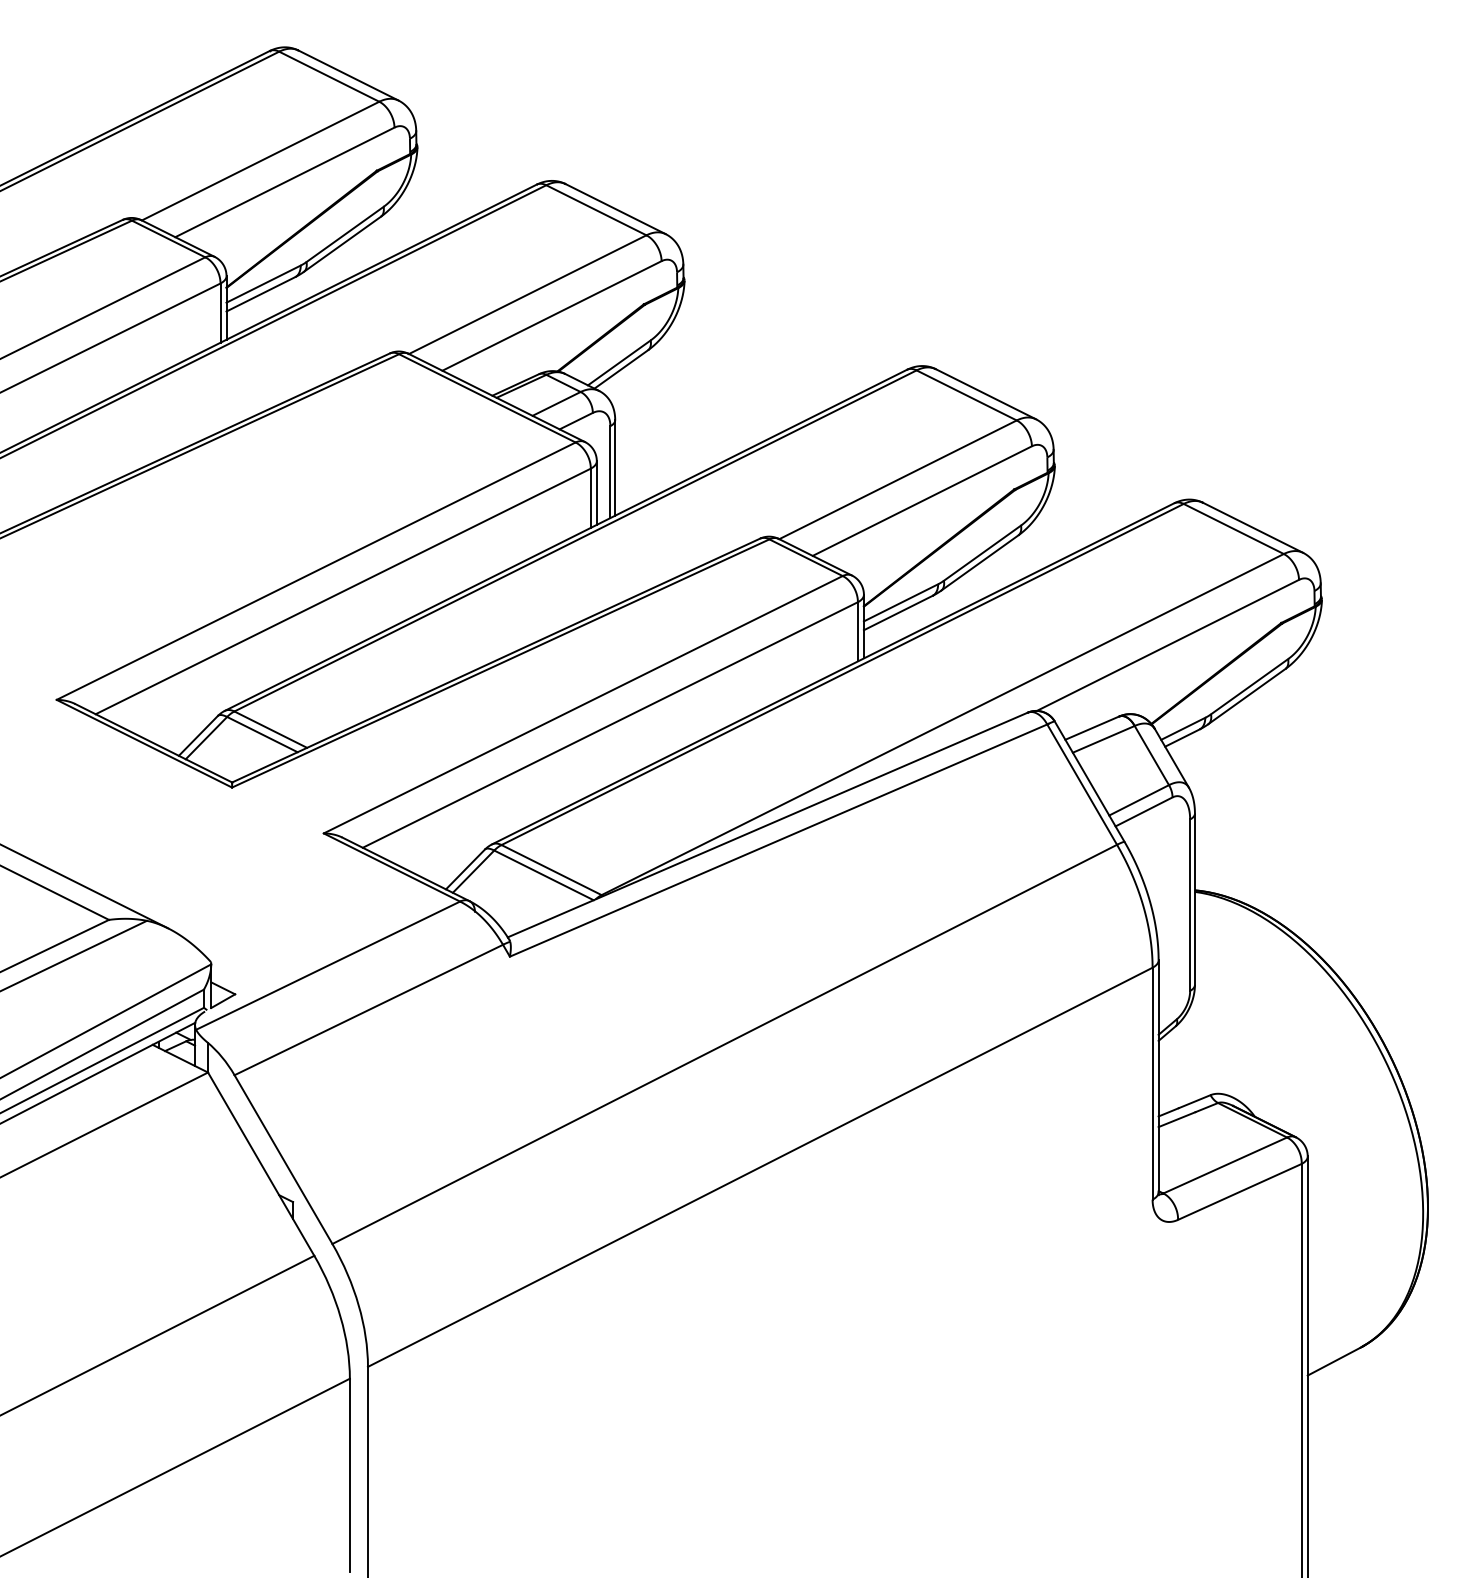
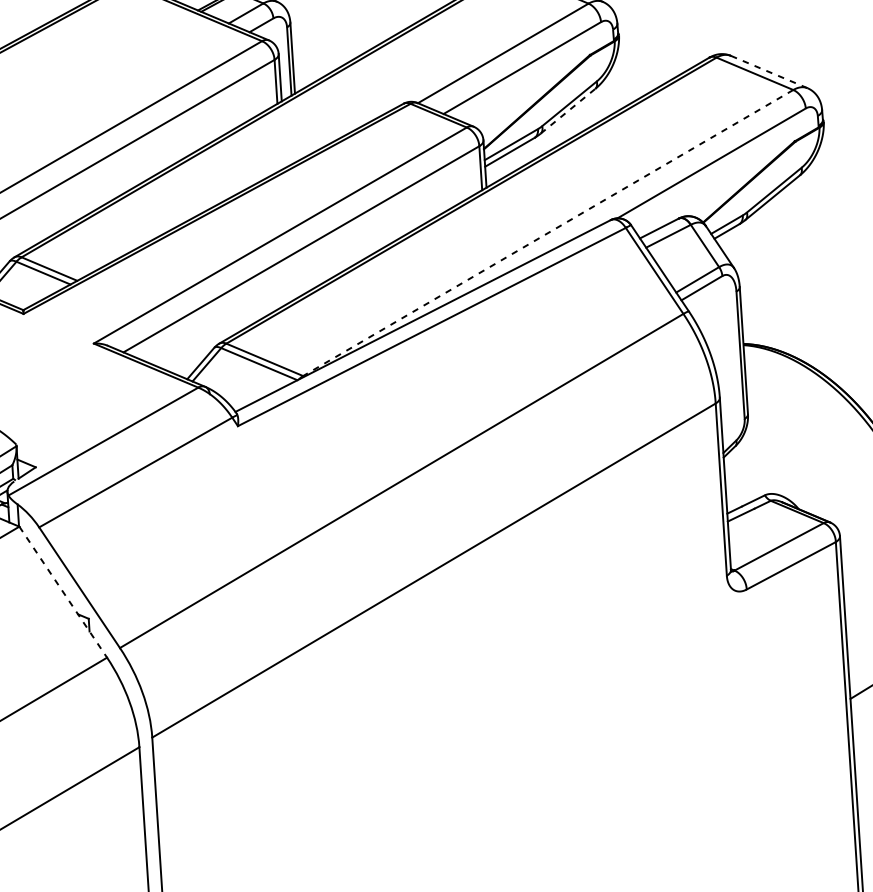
line: (1252, 527) -> (768, 71), solid -> dashed
line: (980, 562) -> (568, 110), solid -> dashed
line: (942, 724) -> (548, 232), solid -> dashed
line: (261, 1164) -> (63, 592), solid -> dashed

